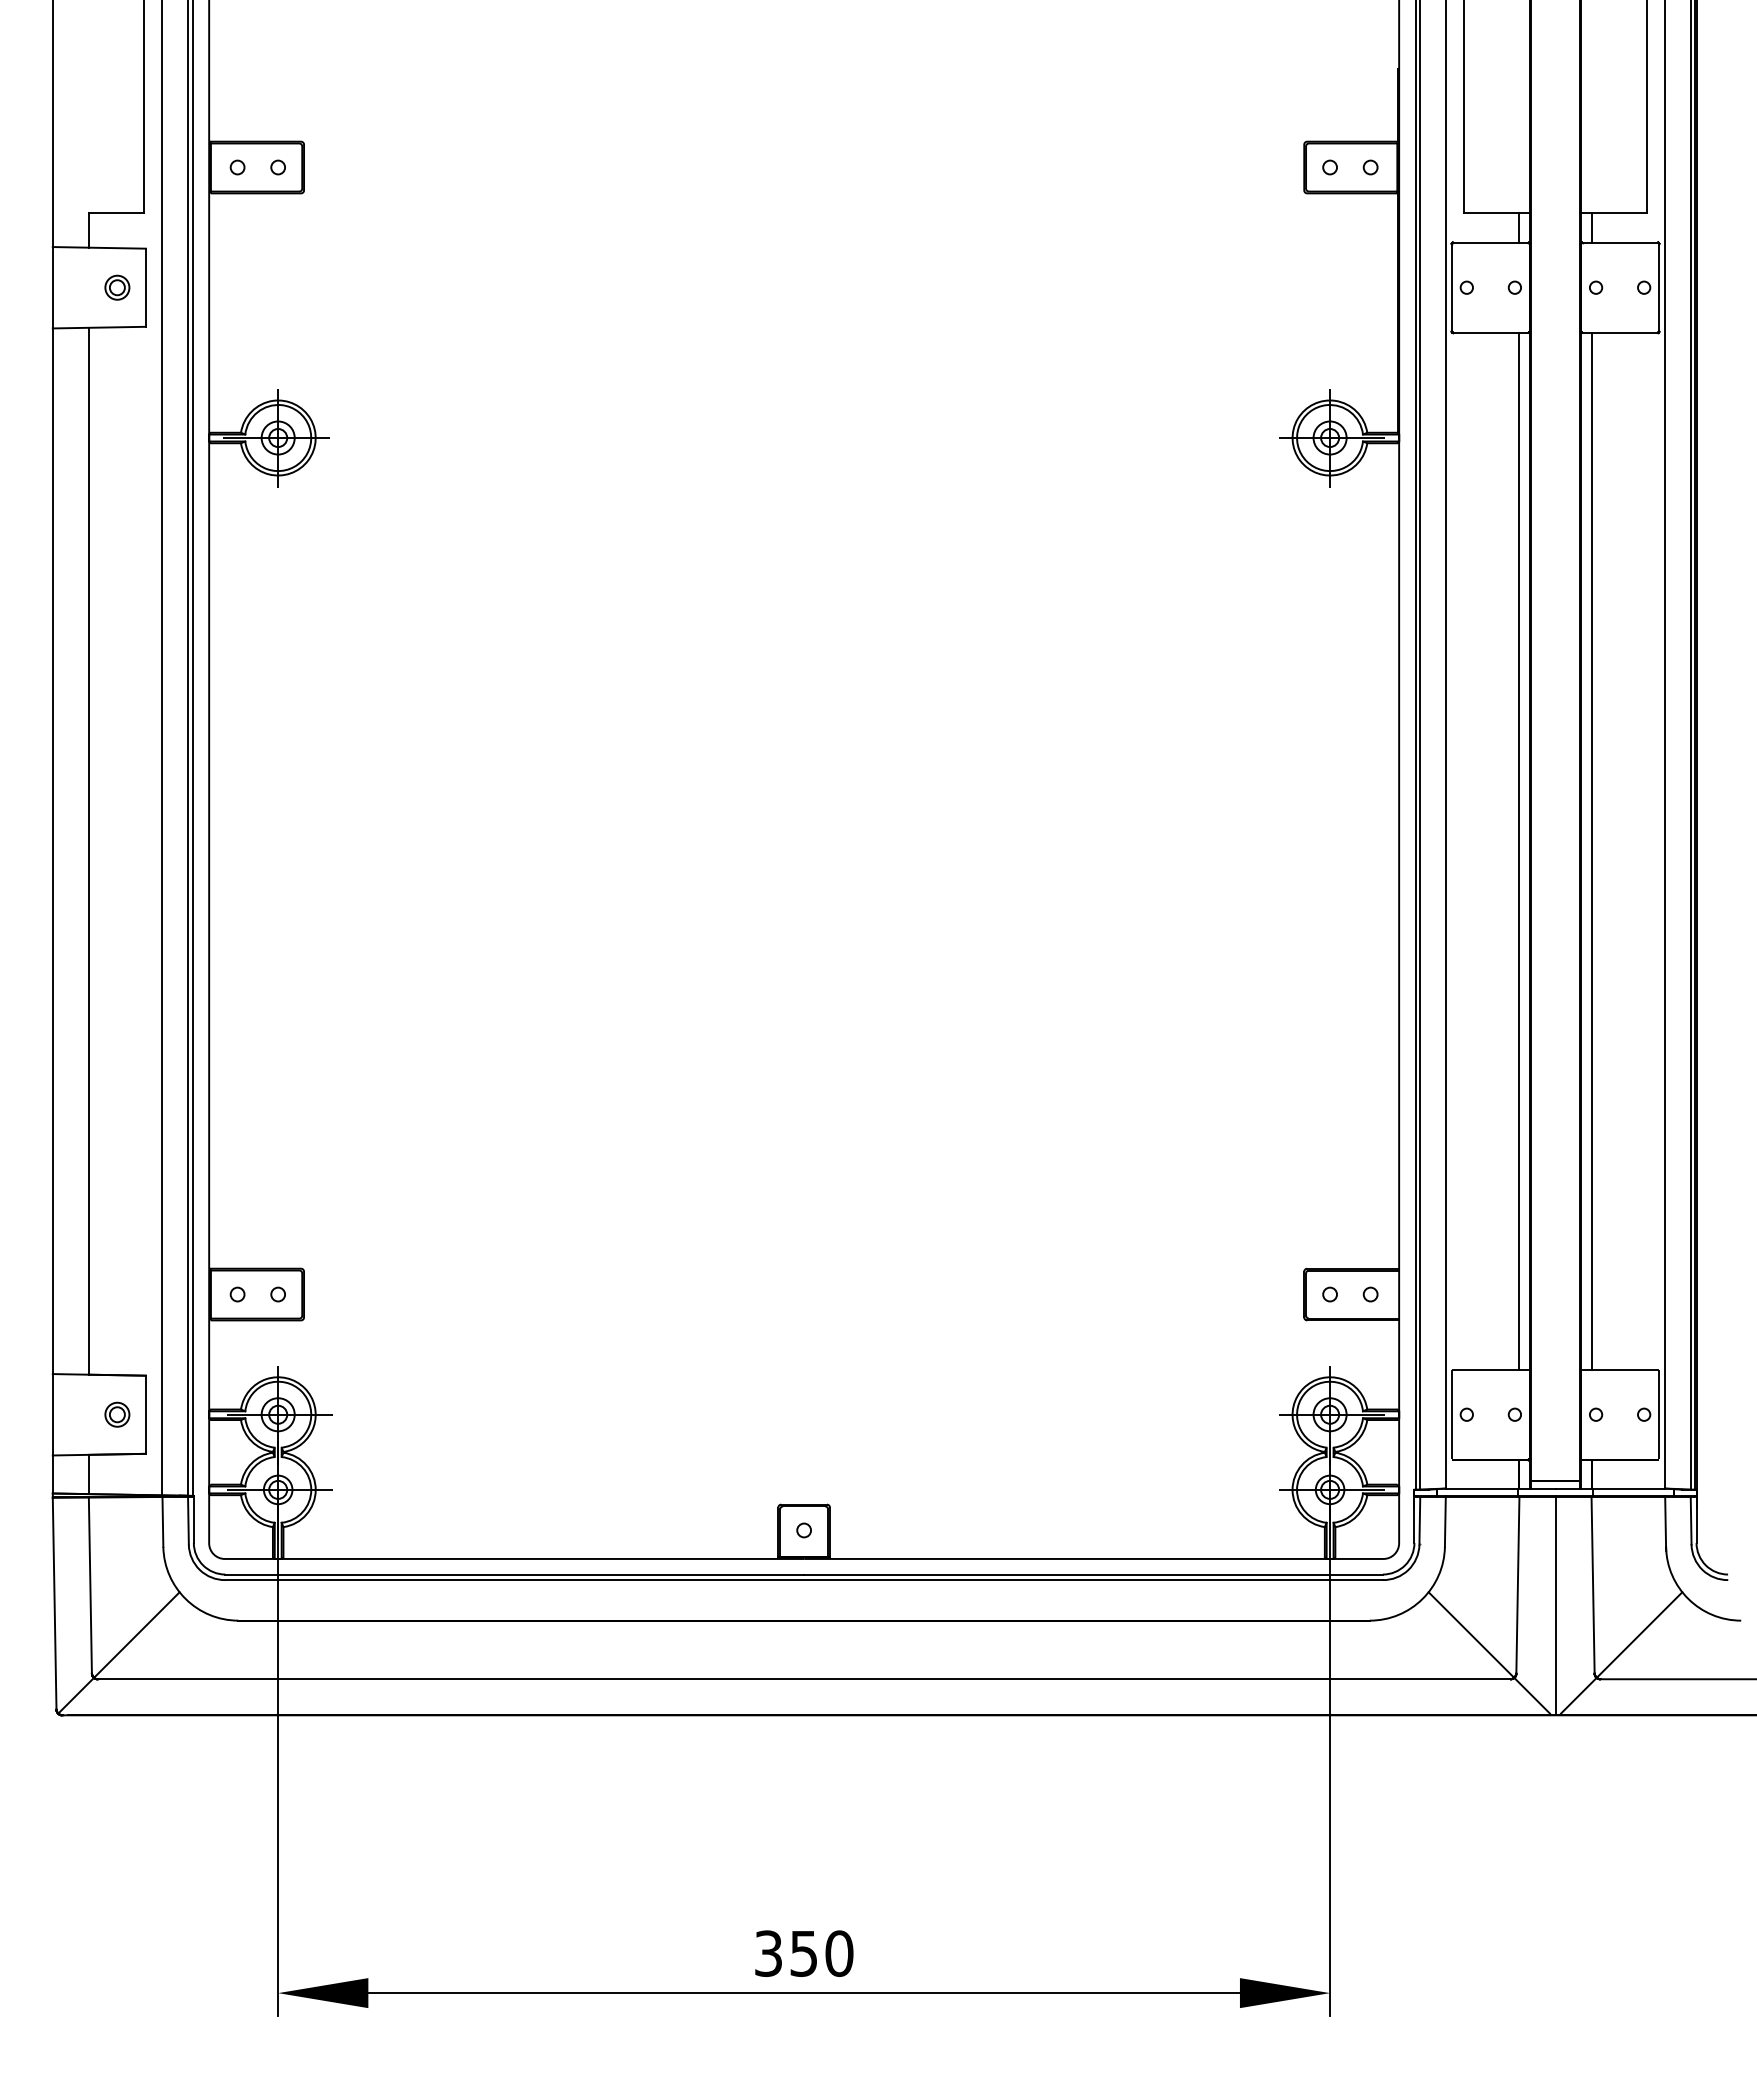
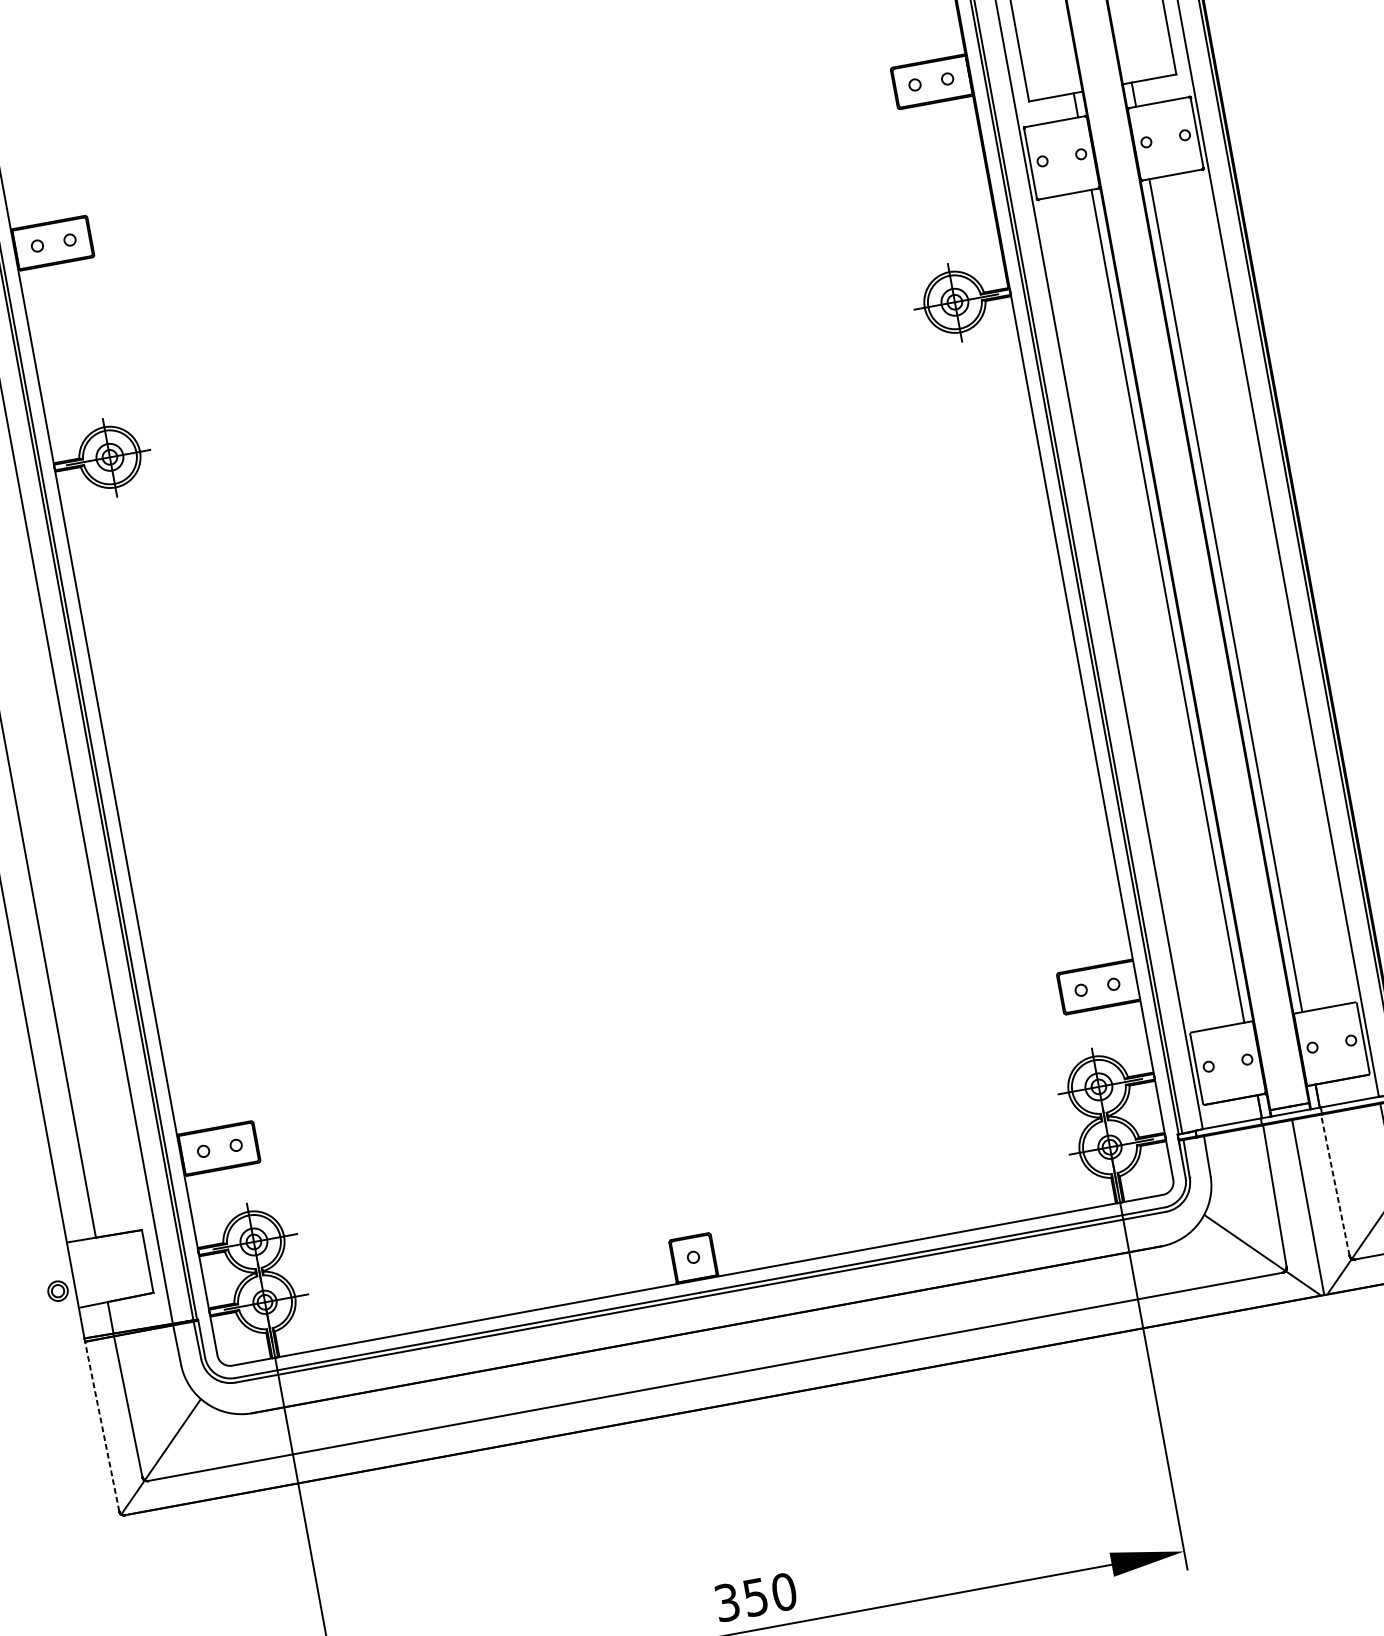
part: (117, 1414) -> (58, 1290), moved
line: (1593, 1585) -> (1335, 1185), solid -> dashed
line: (54, 1602) -> (101, 1425), solid -> dashed

